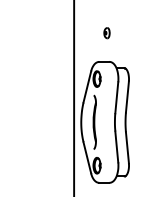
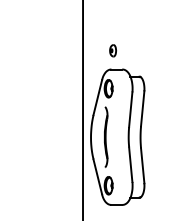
part: (106, 33) -> (112, 51), moved

